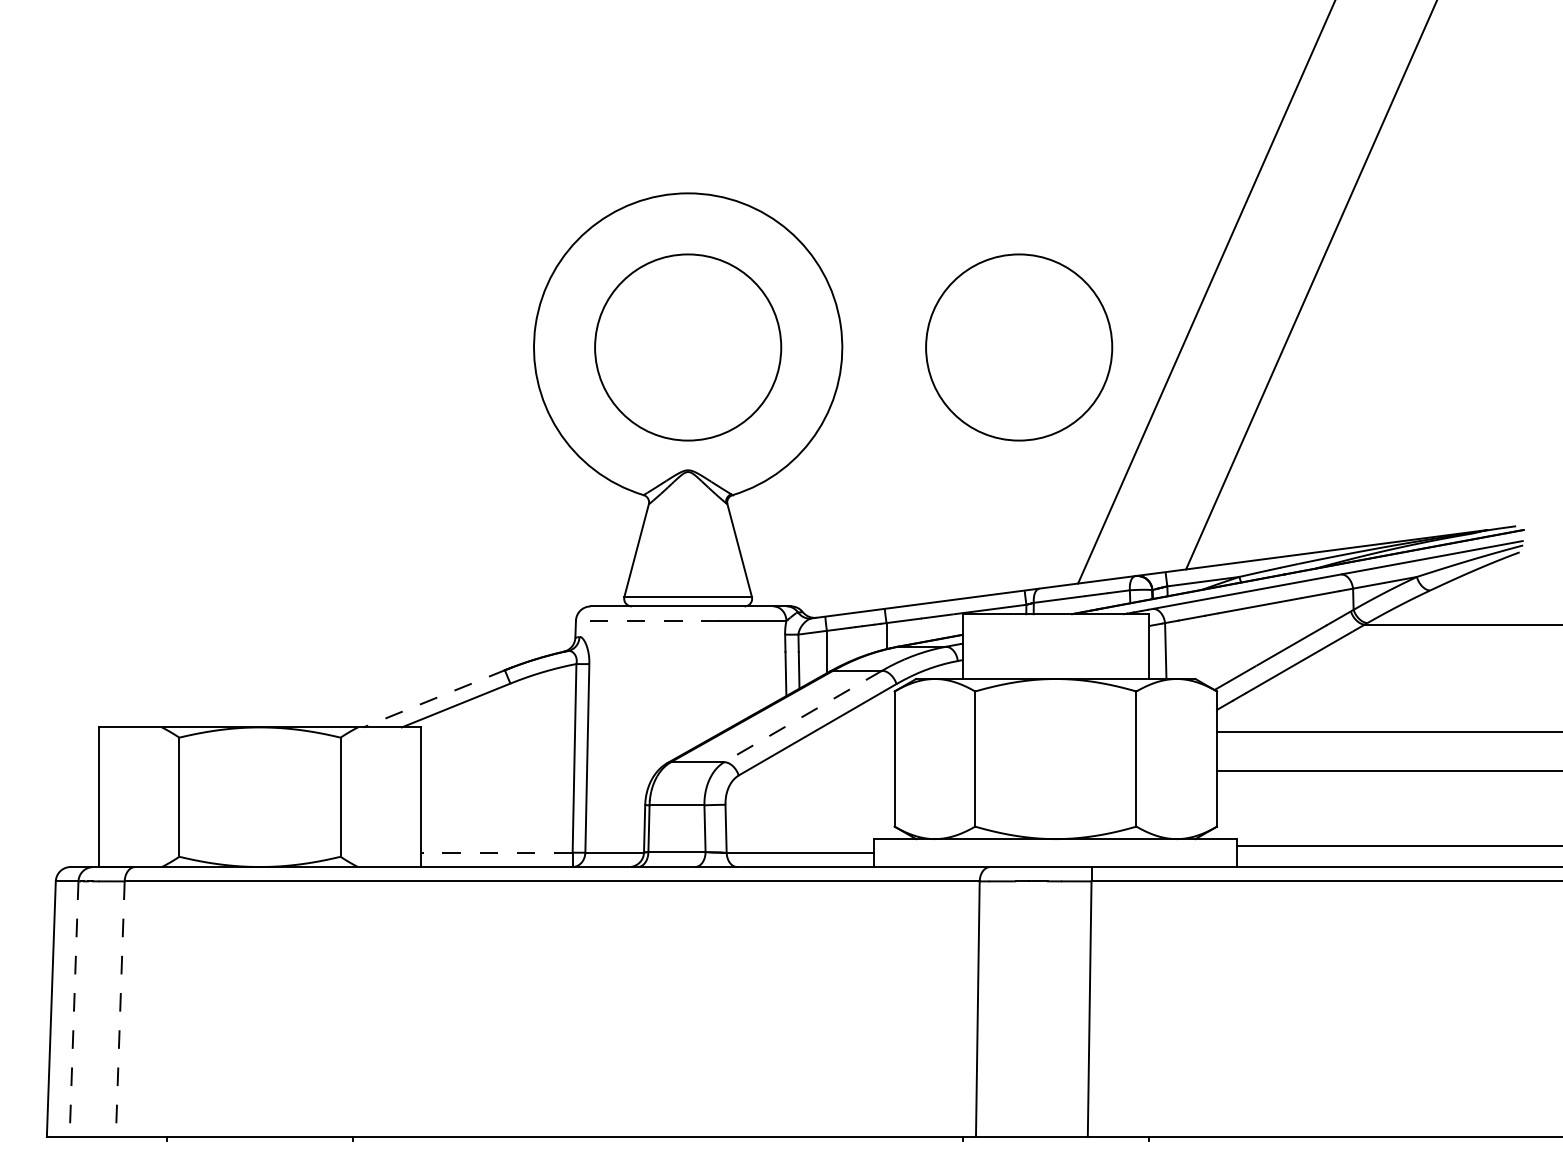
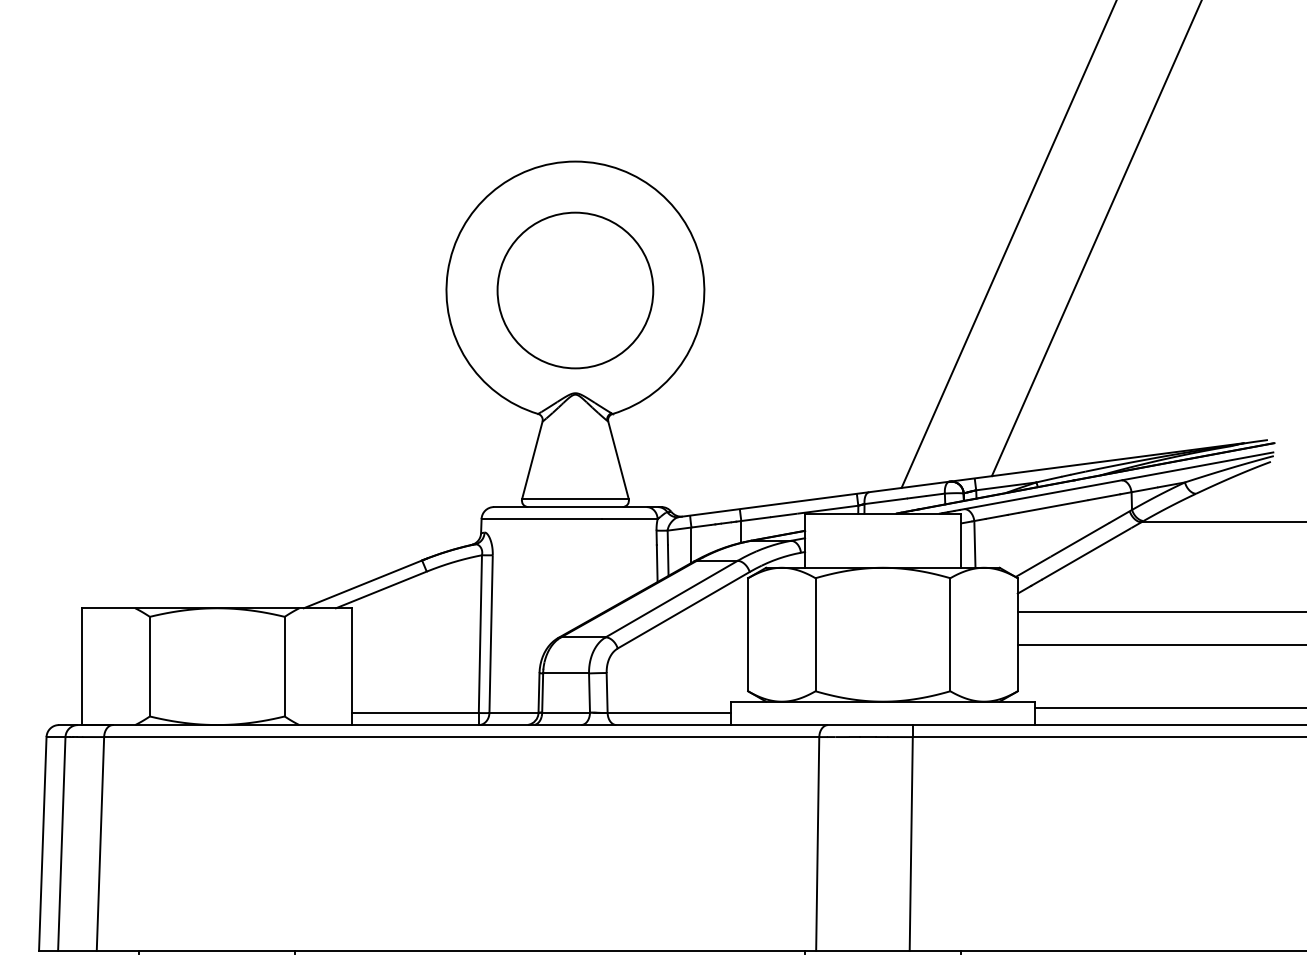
circle: (1019, 347) -> (852, 290), removed
line: (647, 620) -> (541, 518), dashed -> solid
line: (434, 698) -> (363, 584), dashed -> solid
line: (802, 716) -> (671, 599), dashed -> solid
line: (496, 852) -> (415, 712), dashed -> solid
line: (74, 1009) -> (62, 844), dashed -> solid
line: (120, 1009) -> (100, 844), dashed -> solid

